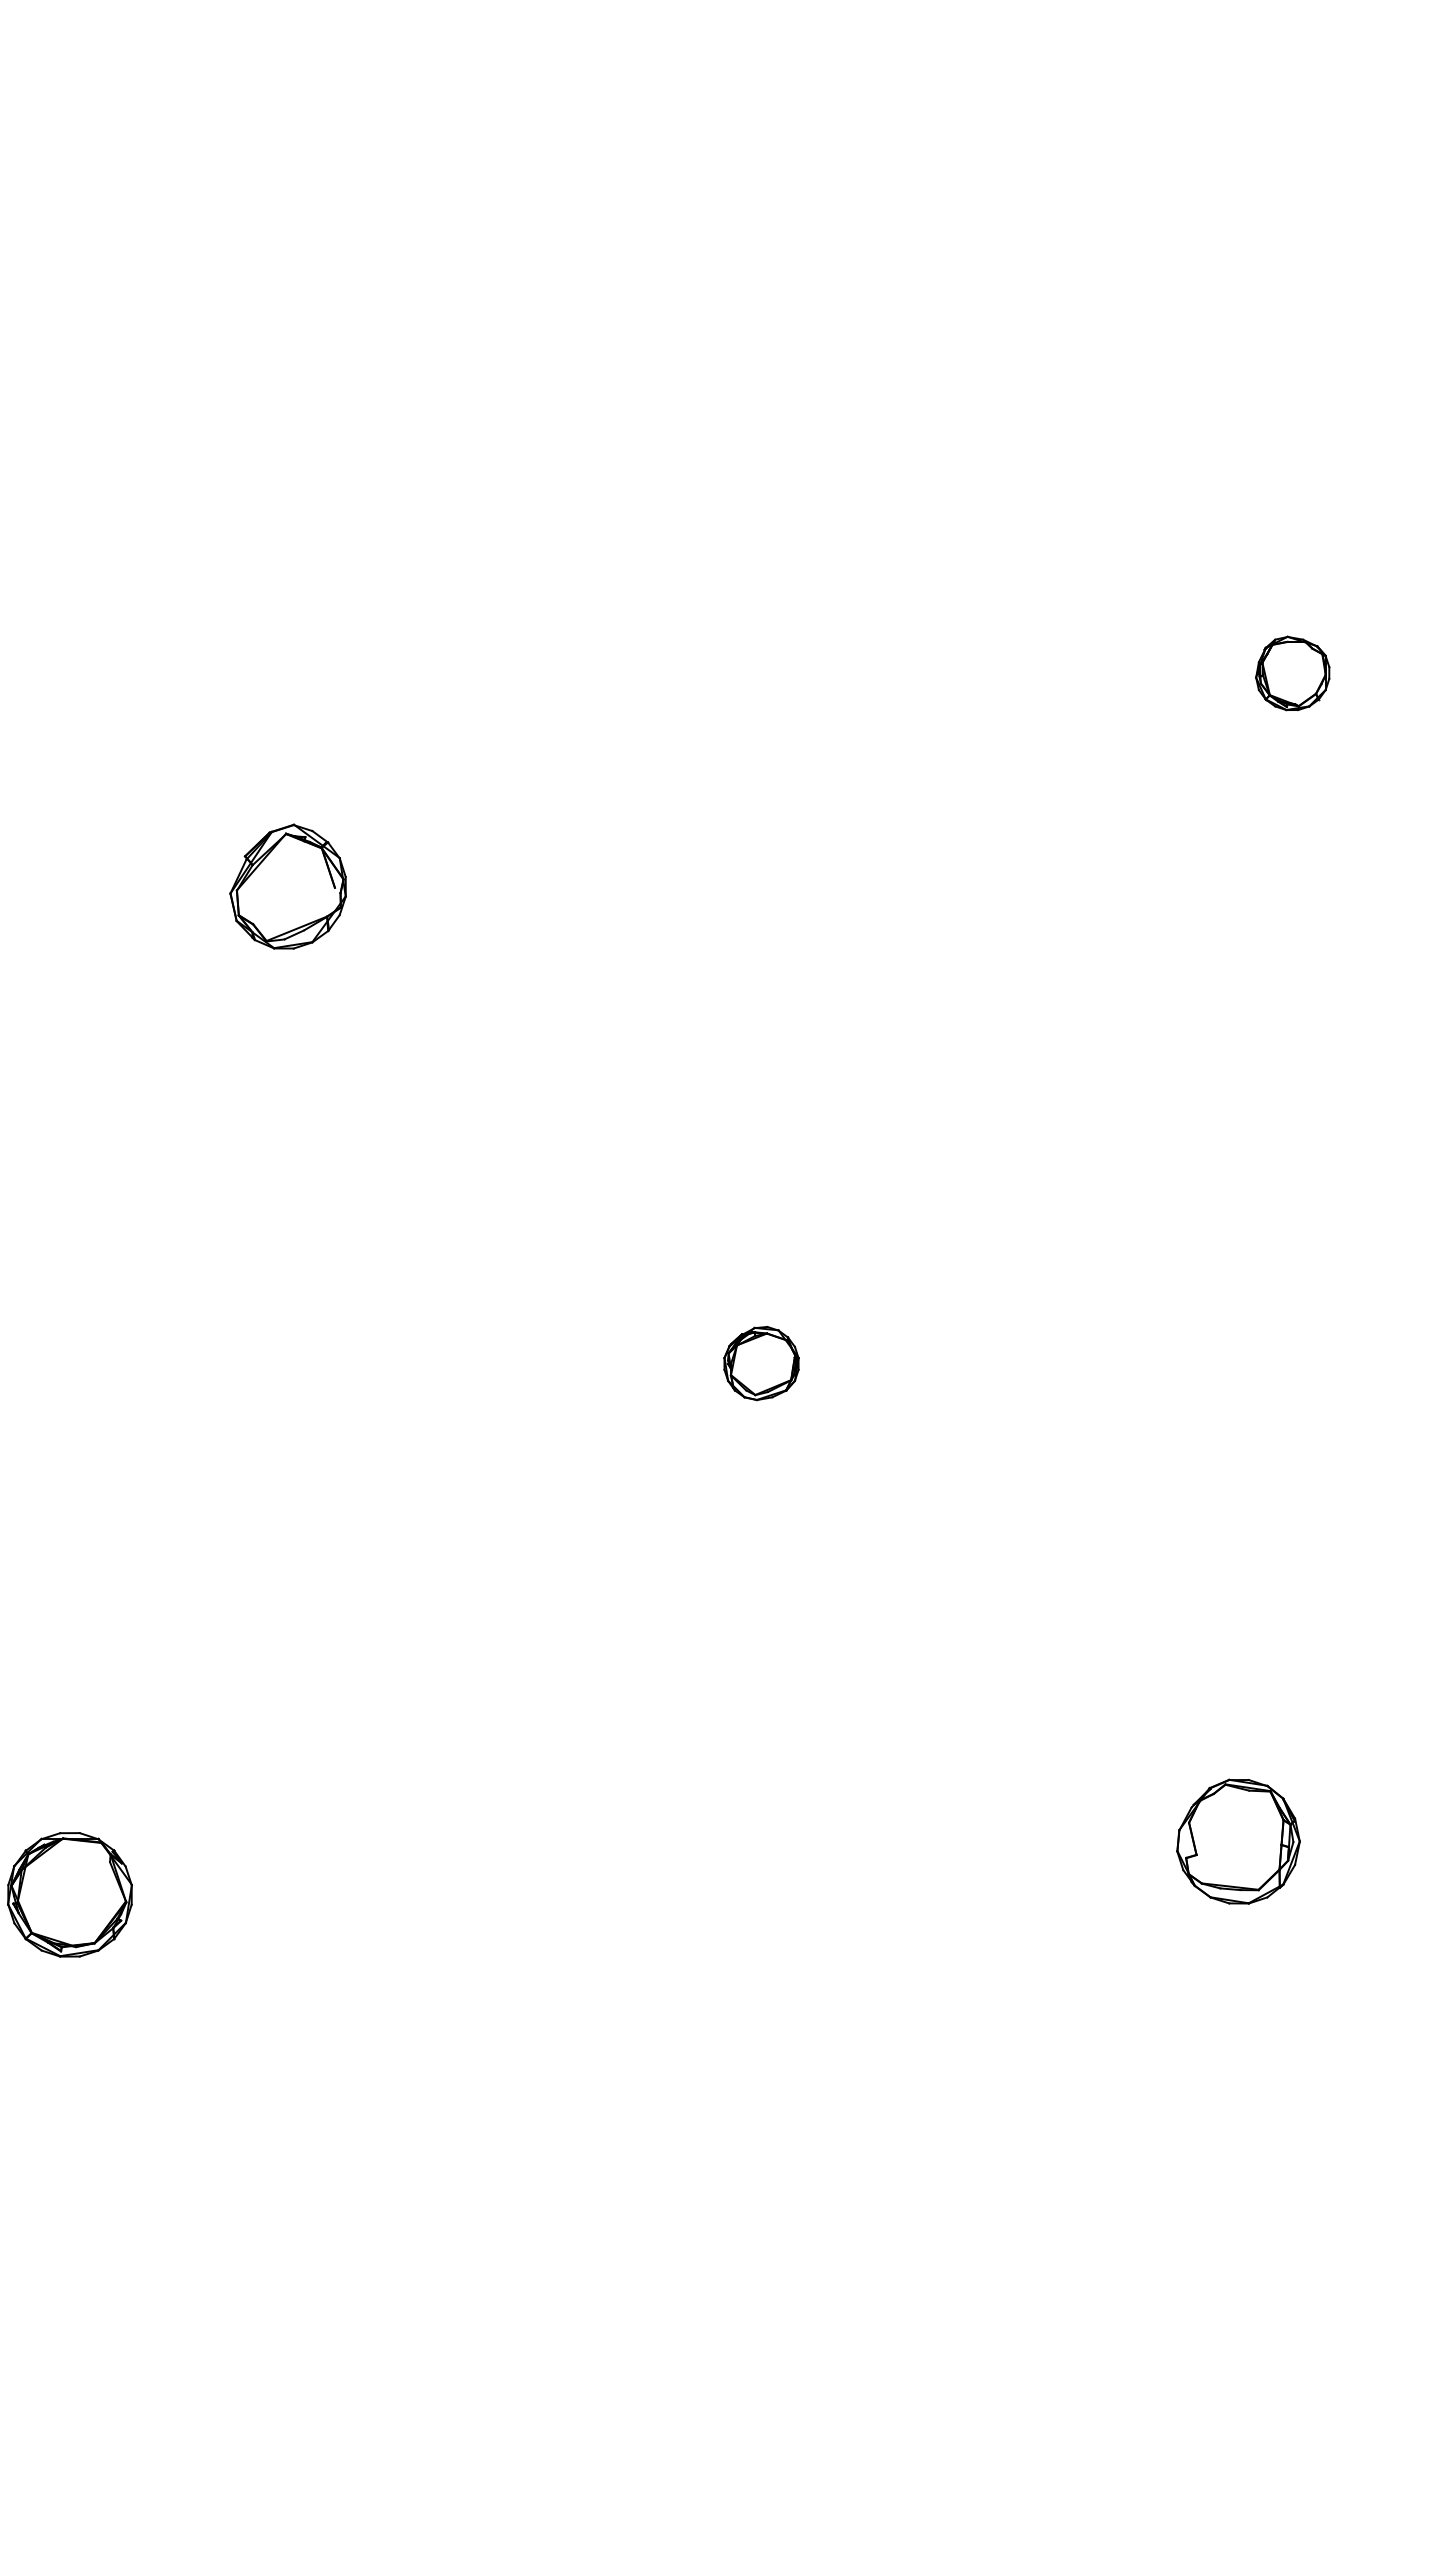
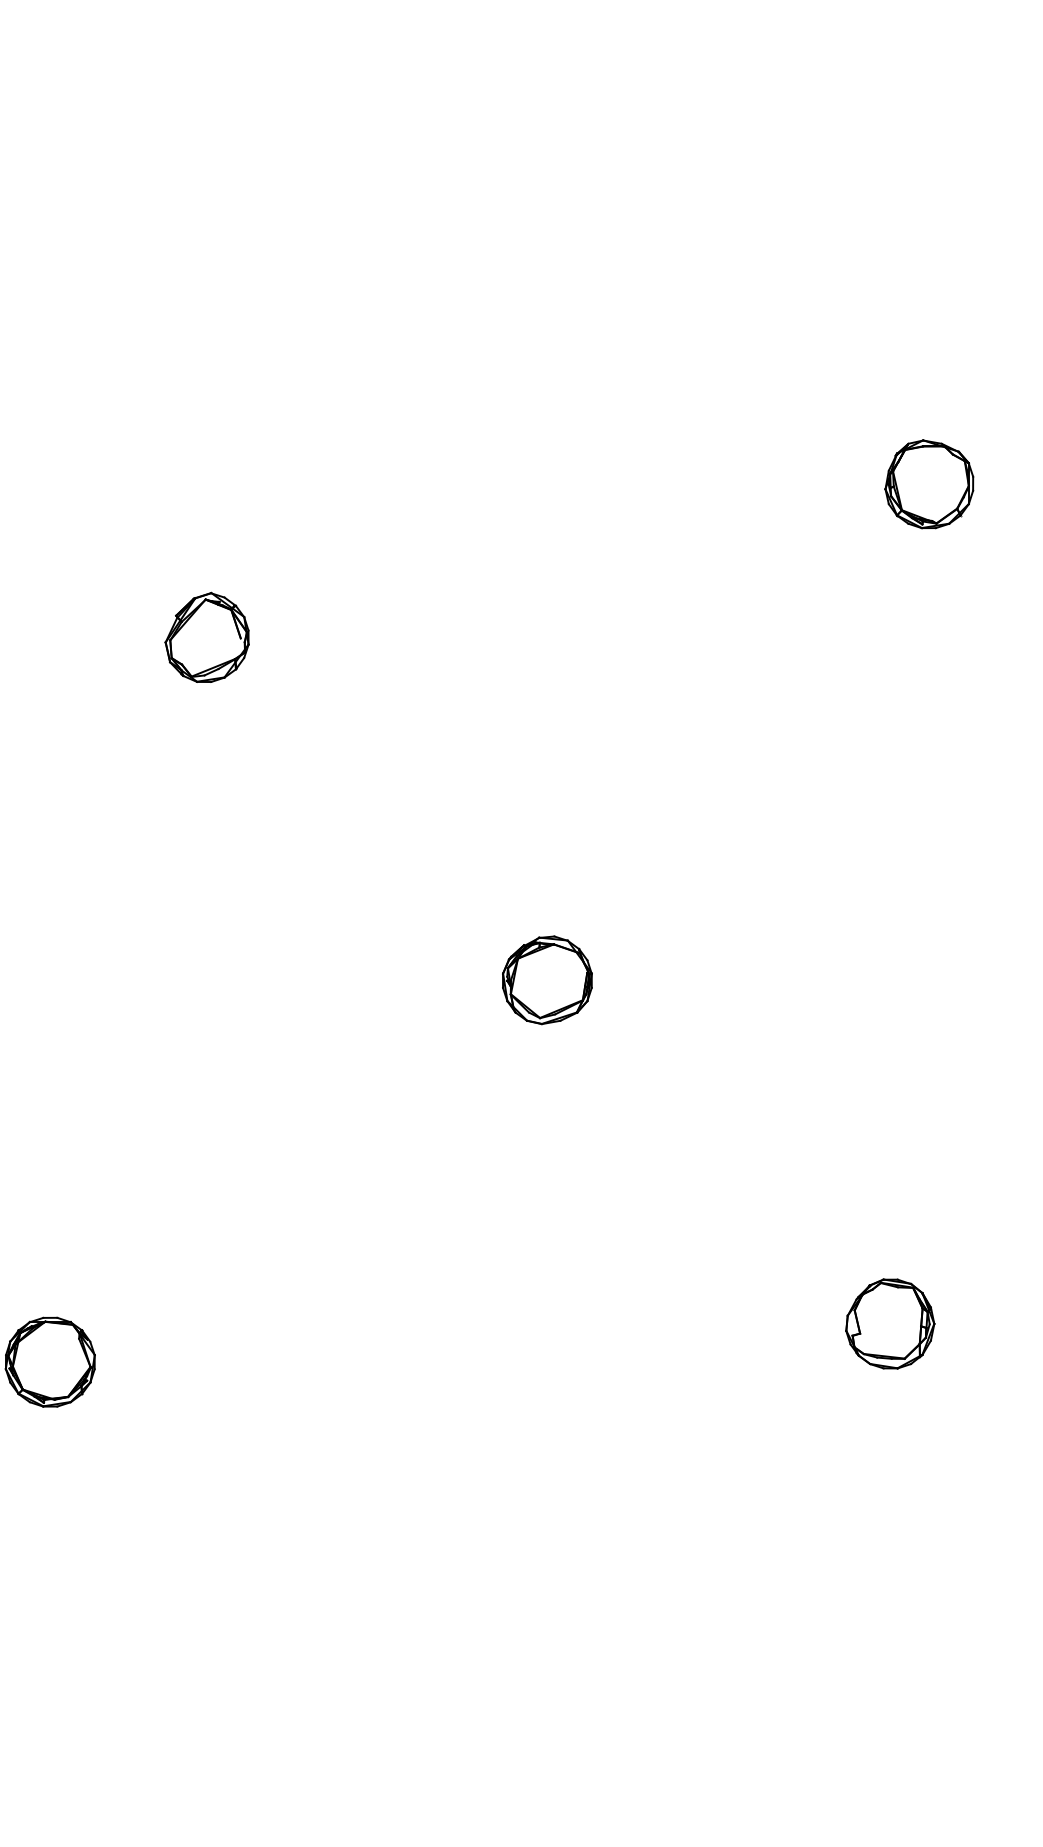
part: (1292, 673) -> (929, 484), size x1.67
part: (761, 1363) -> (547, 980), size x1.67

